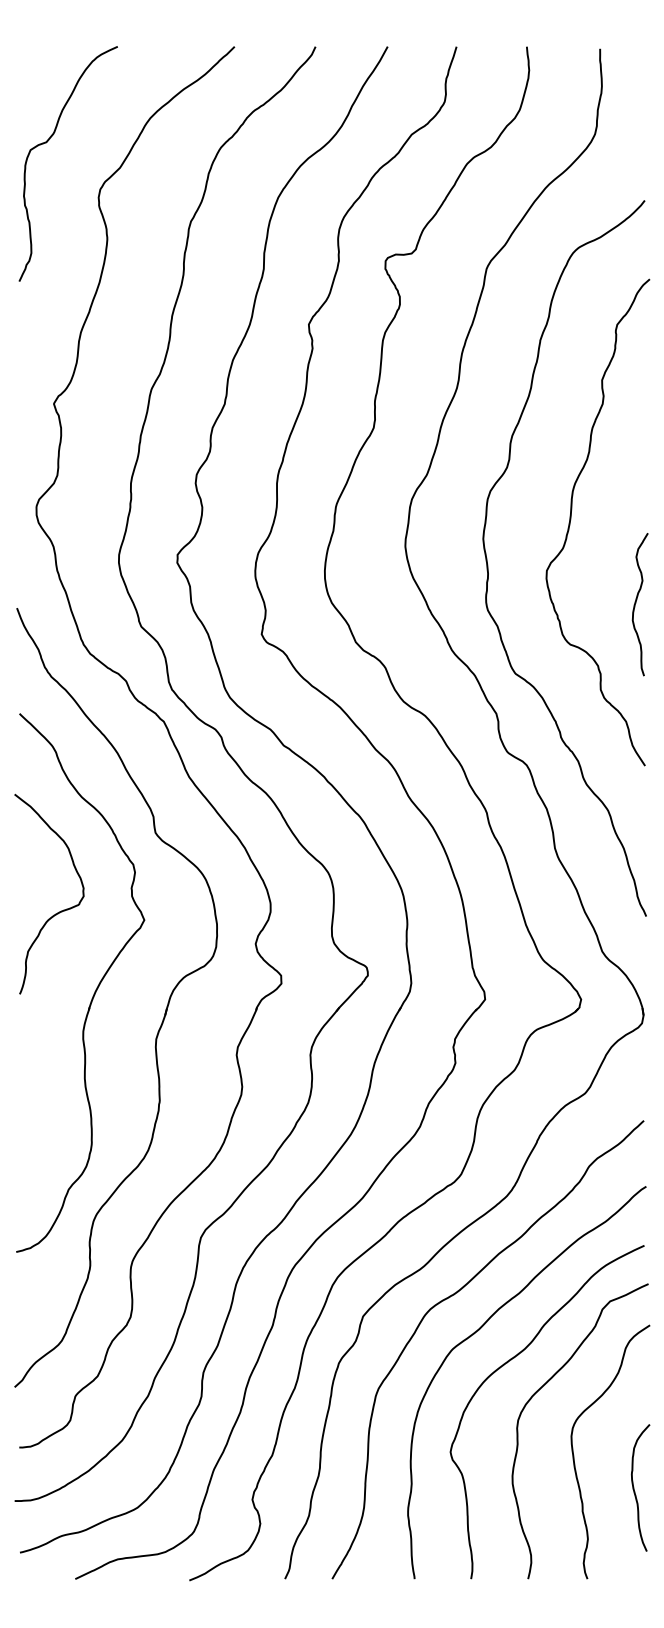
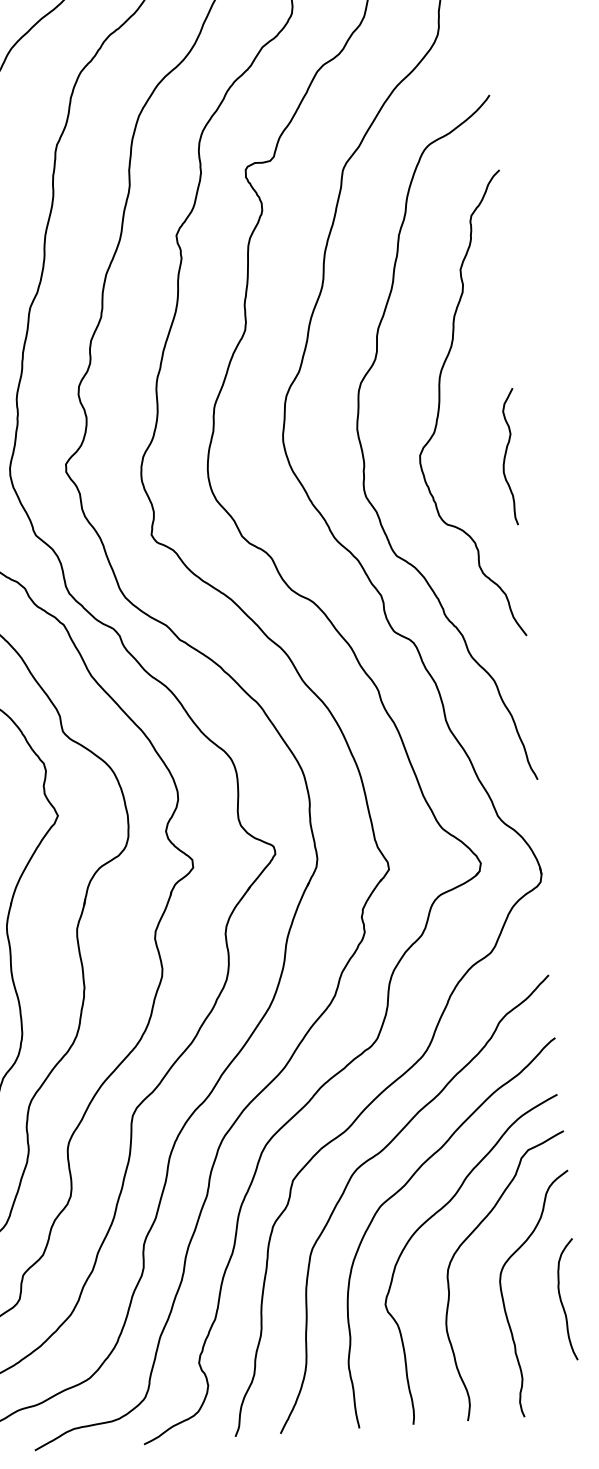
curve: (636, 603) -> (506, 456), moved
curve: (634, 1487) -> (561, 1299), moved

